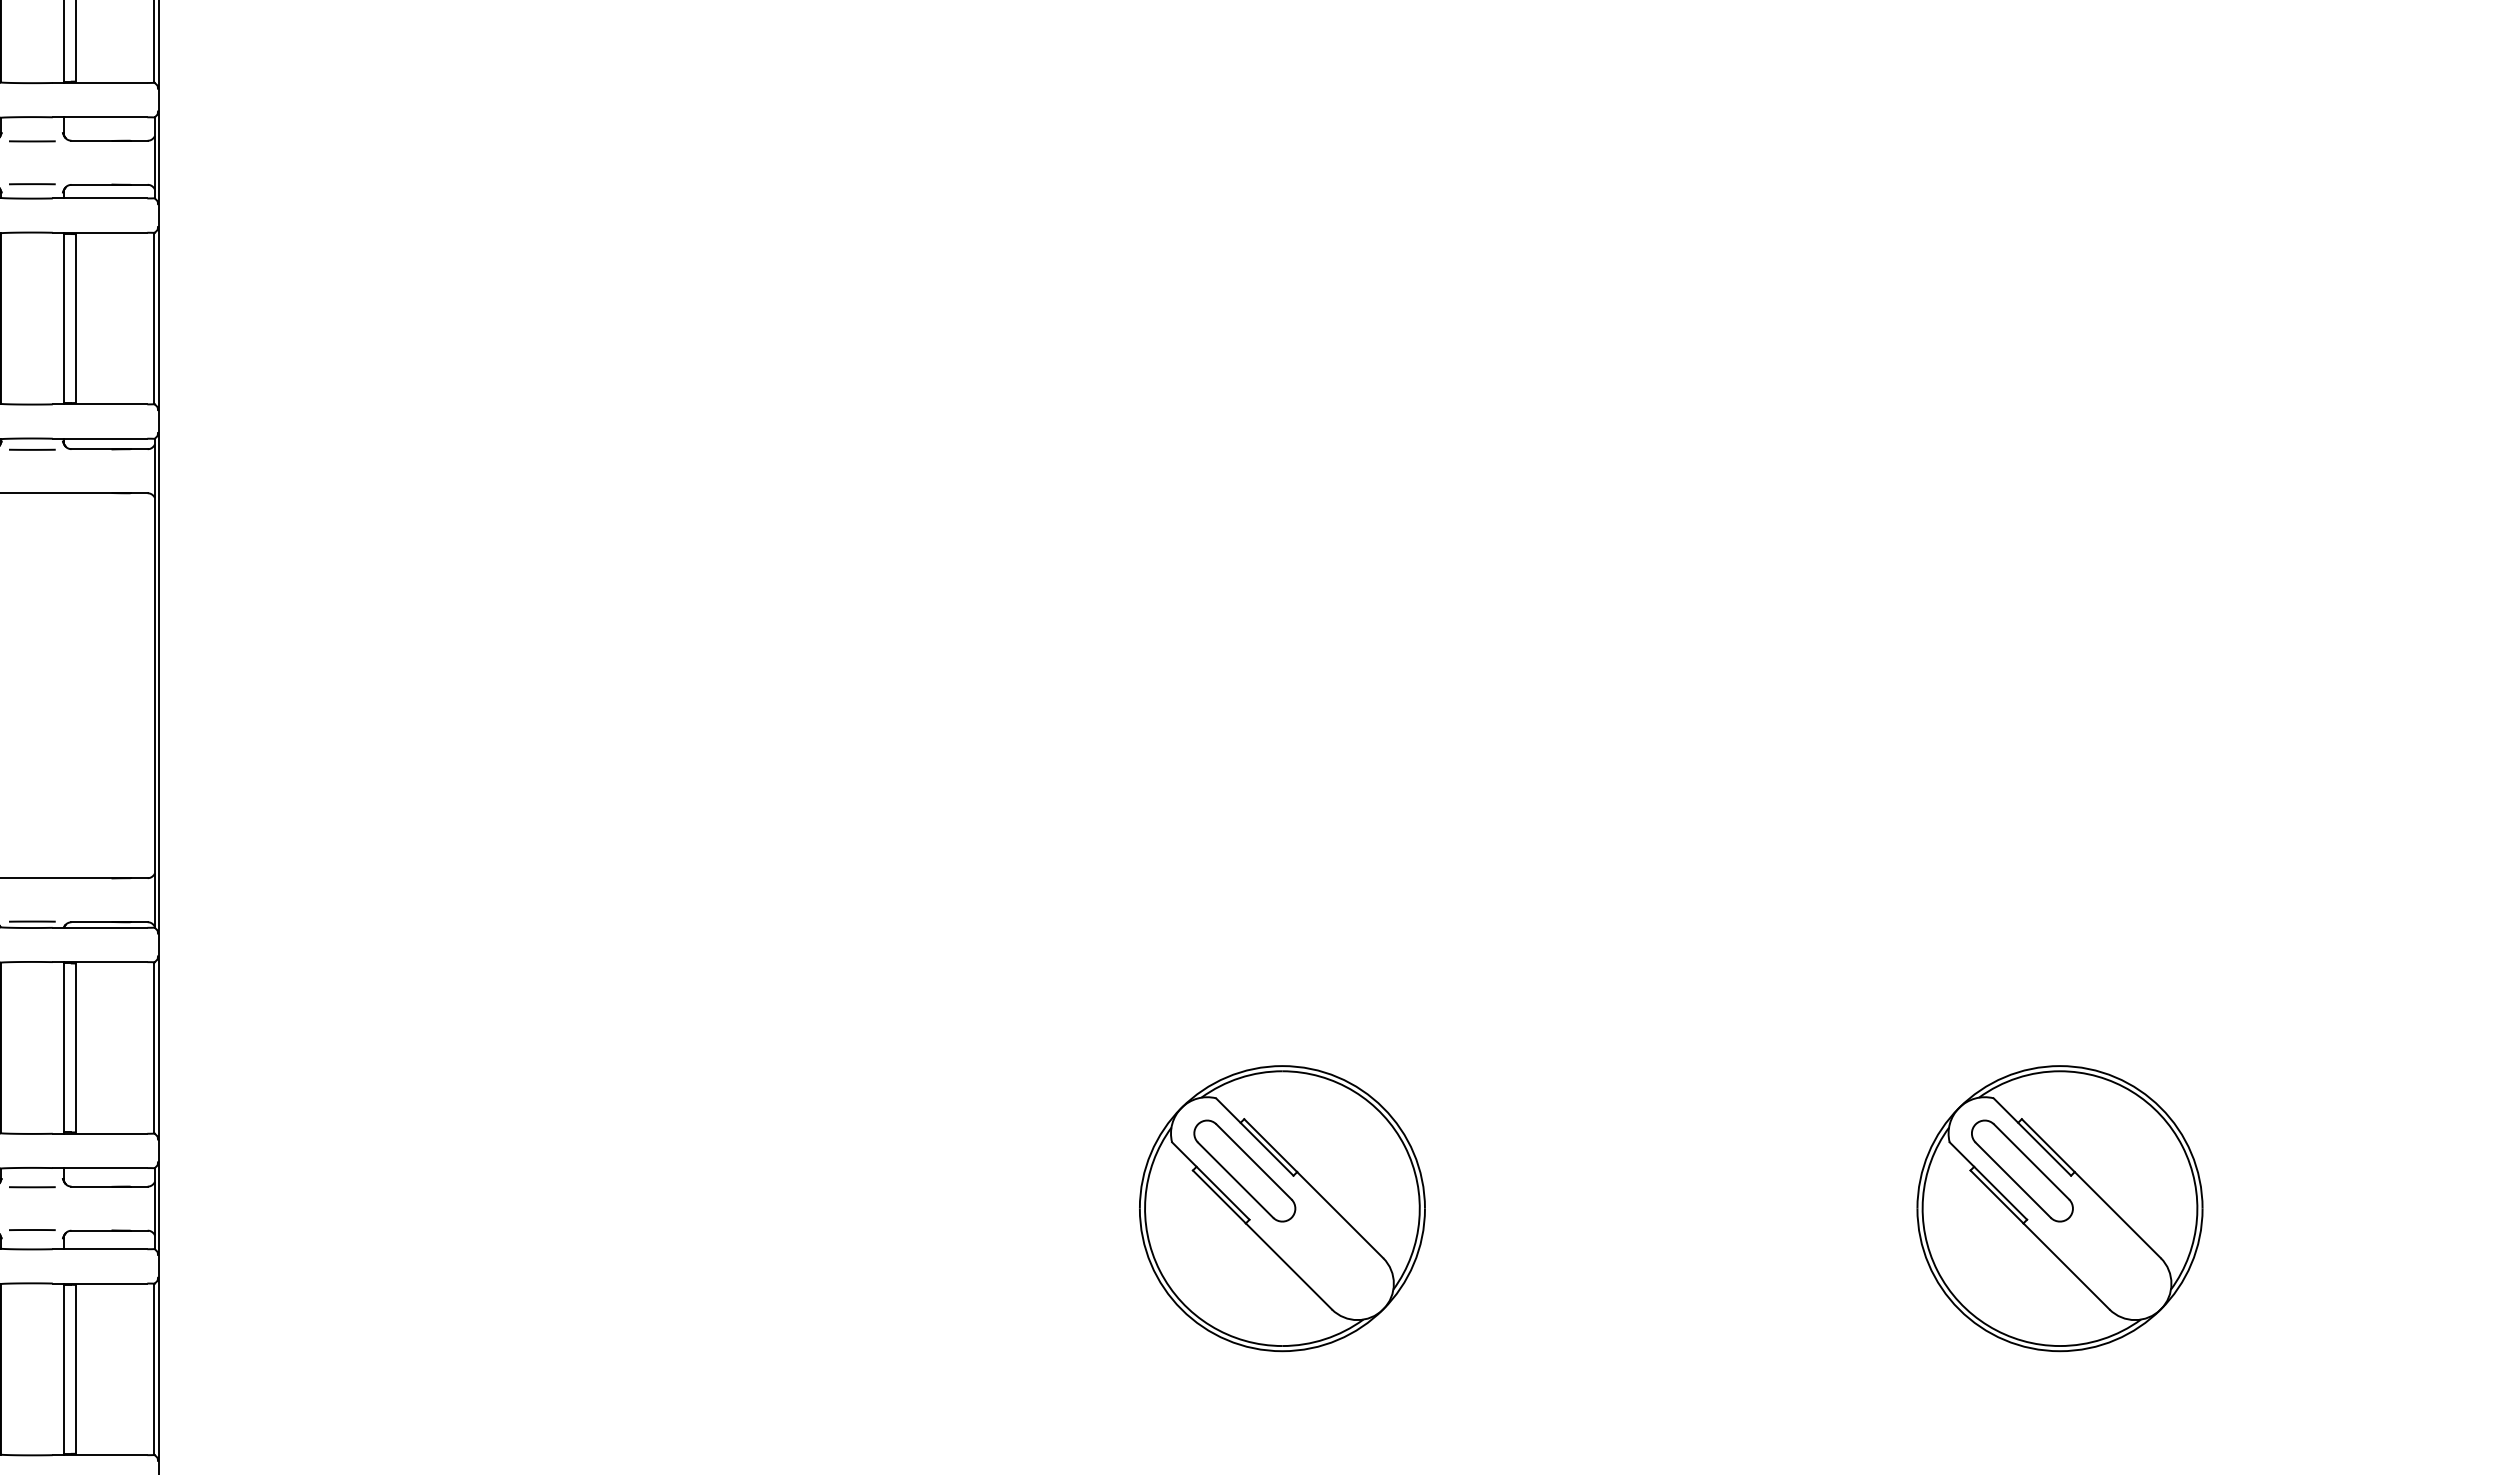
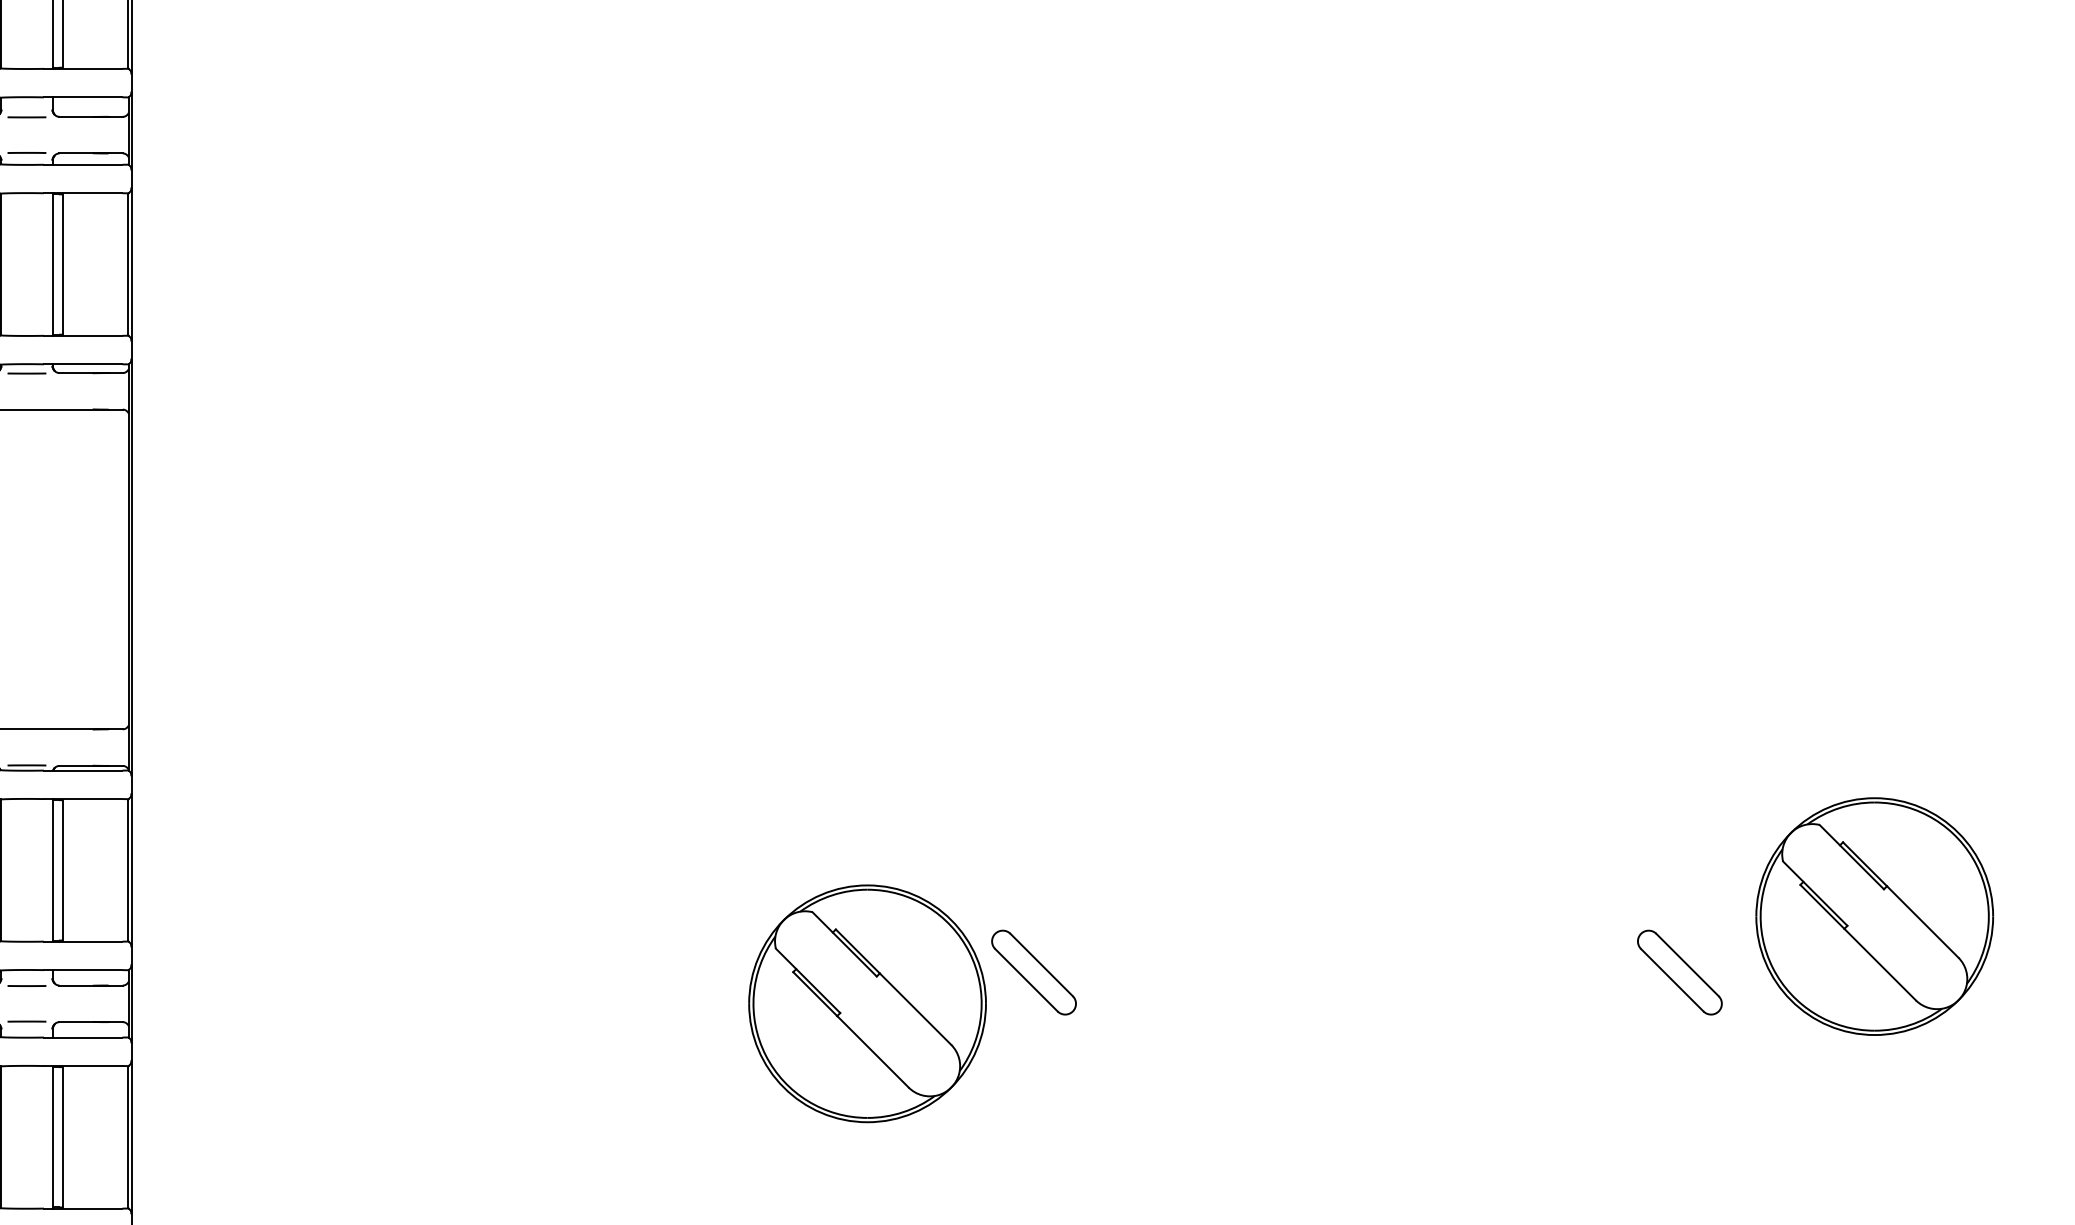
part: (1282, 1208) -> (867, 1003), moved
part: (2059, 1208) -> (1874, 916), moved

